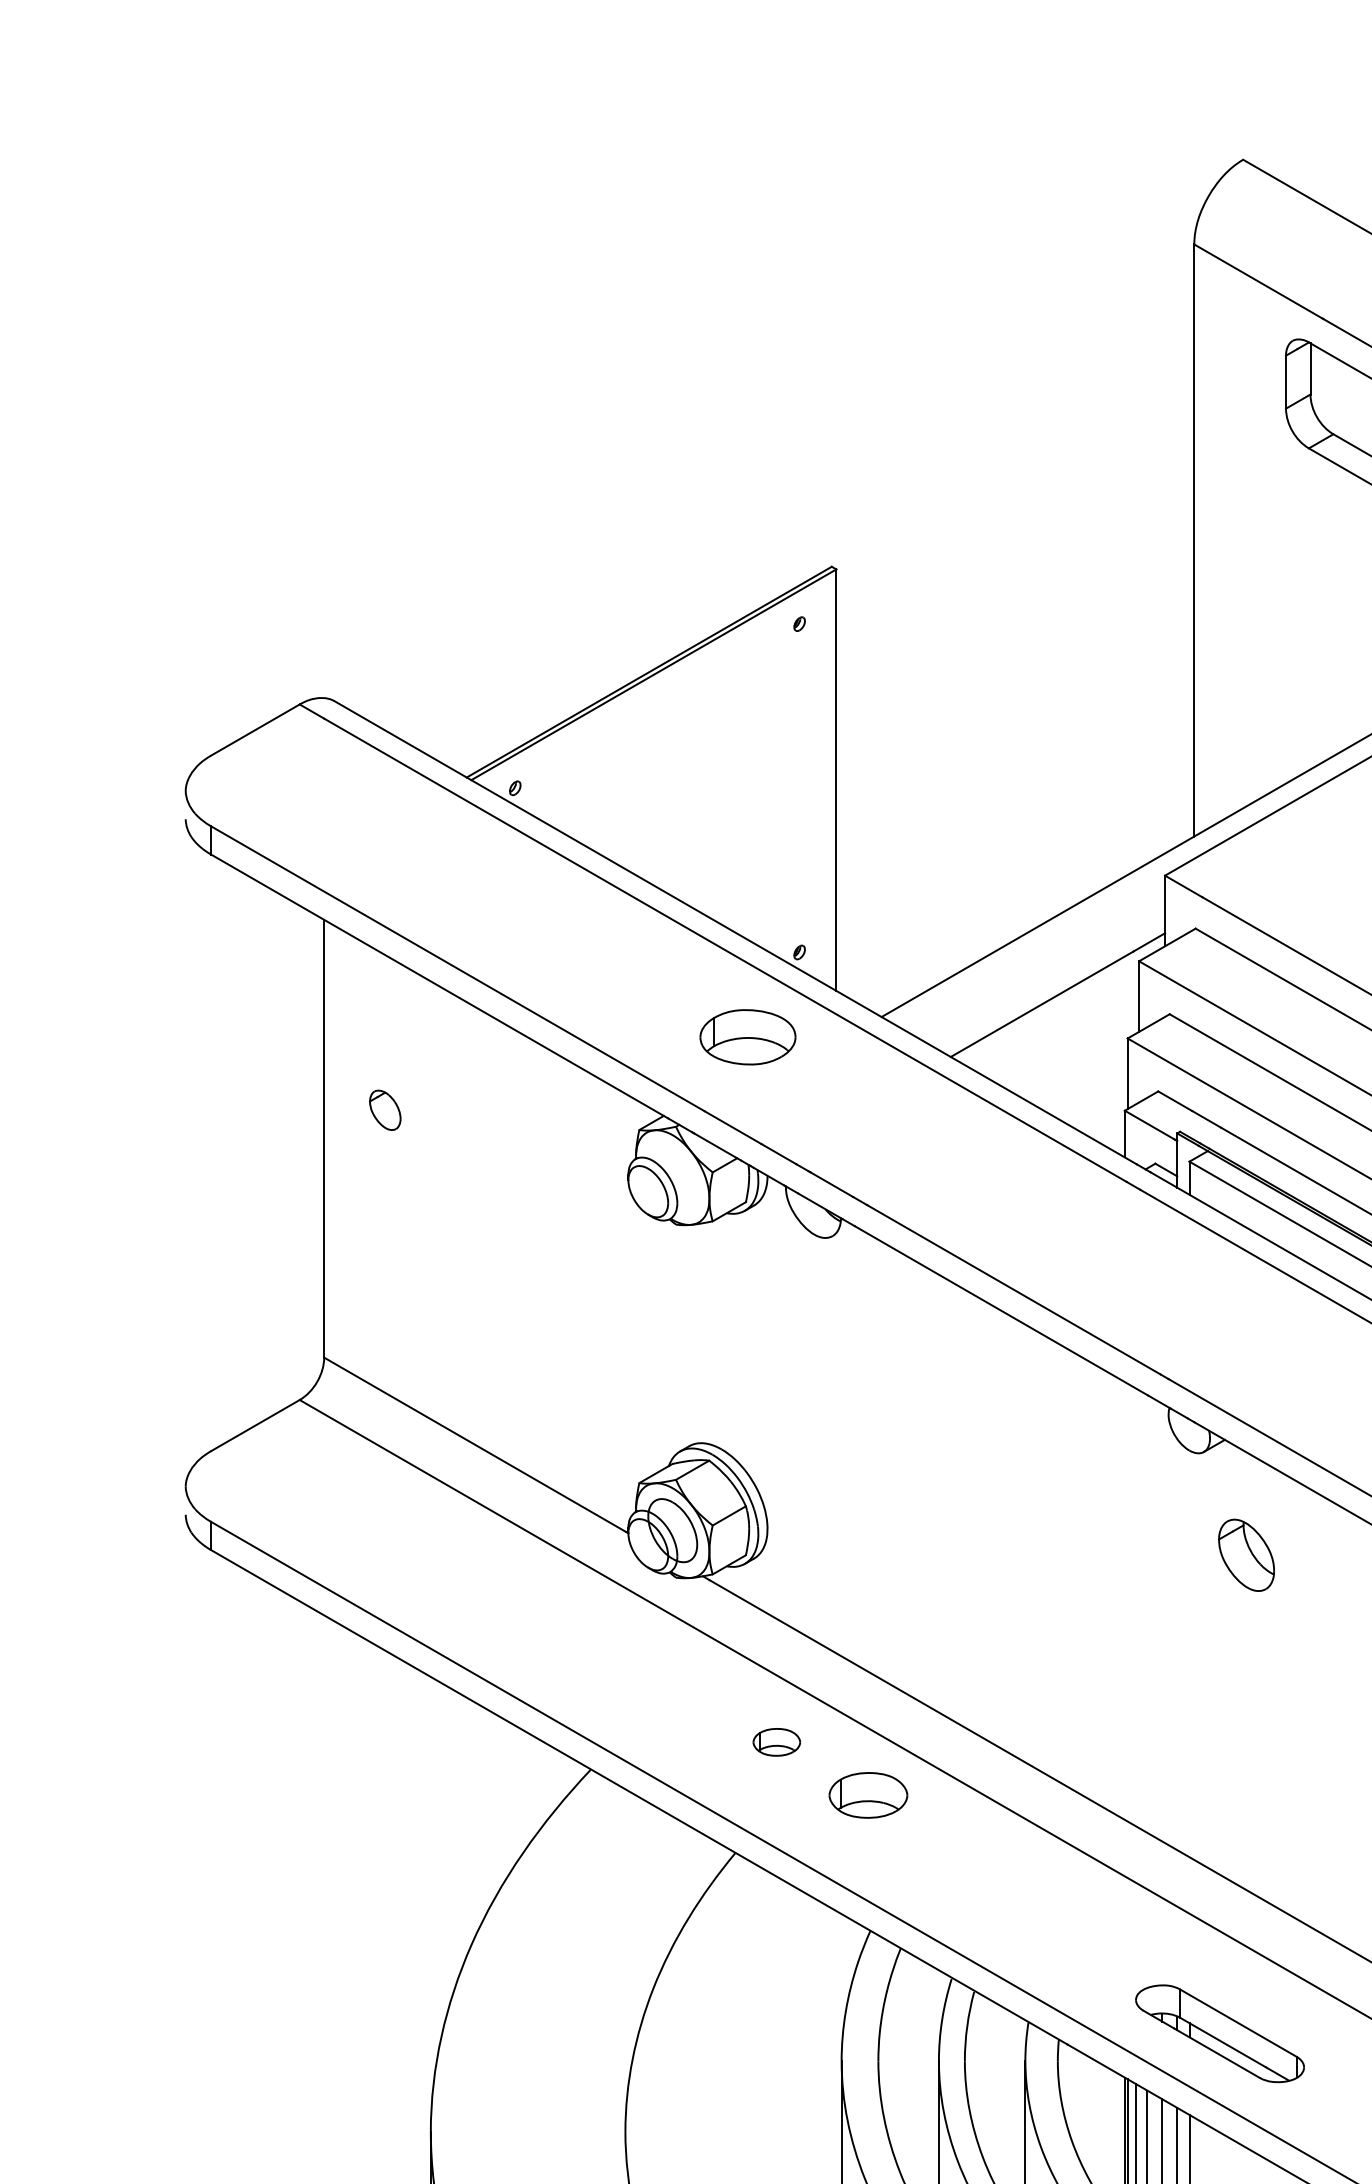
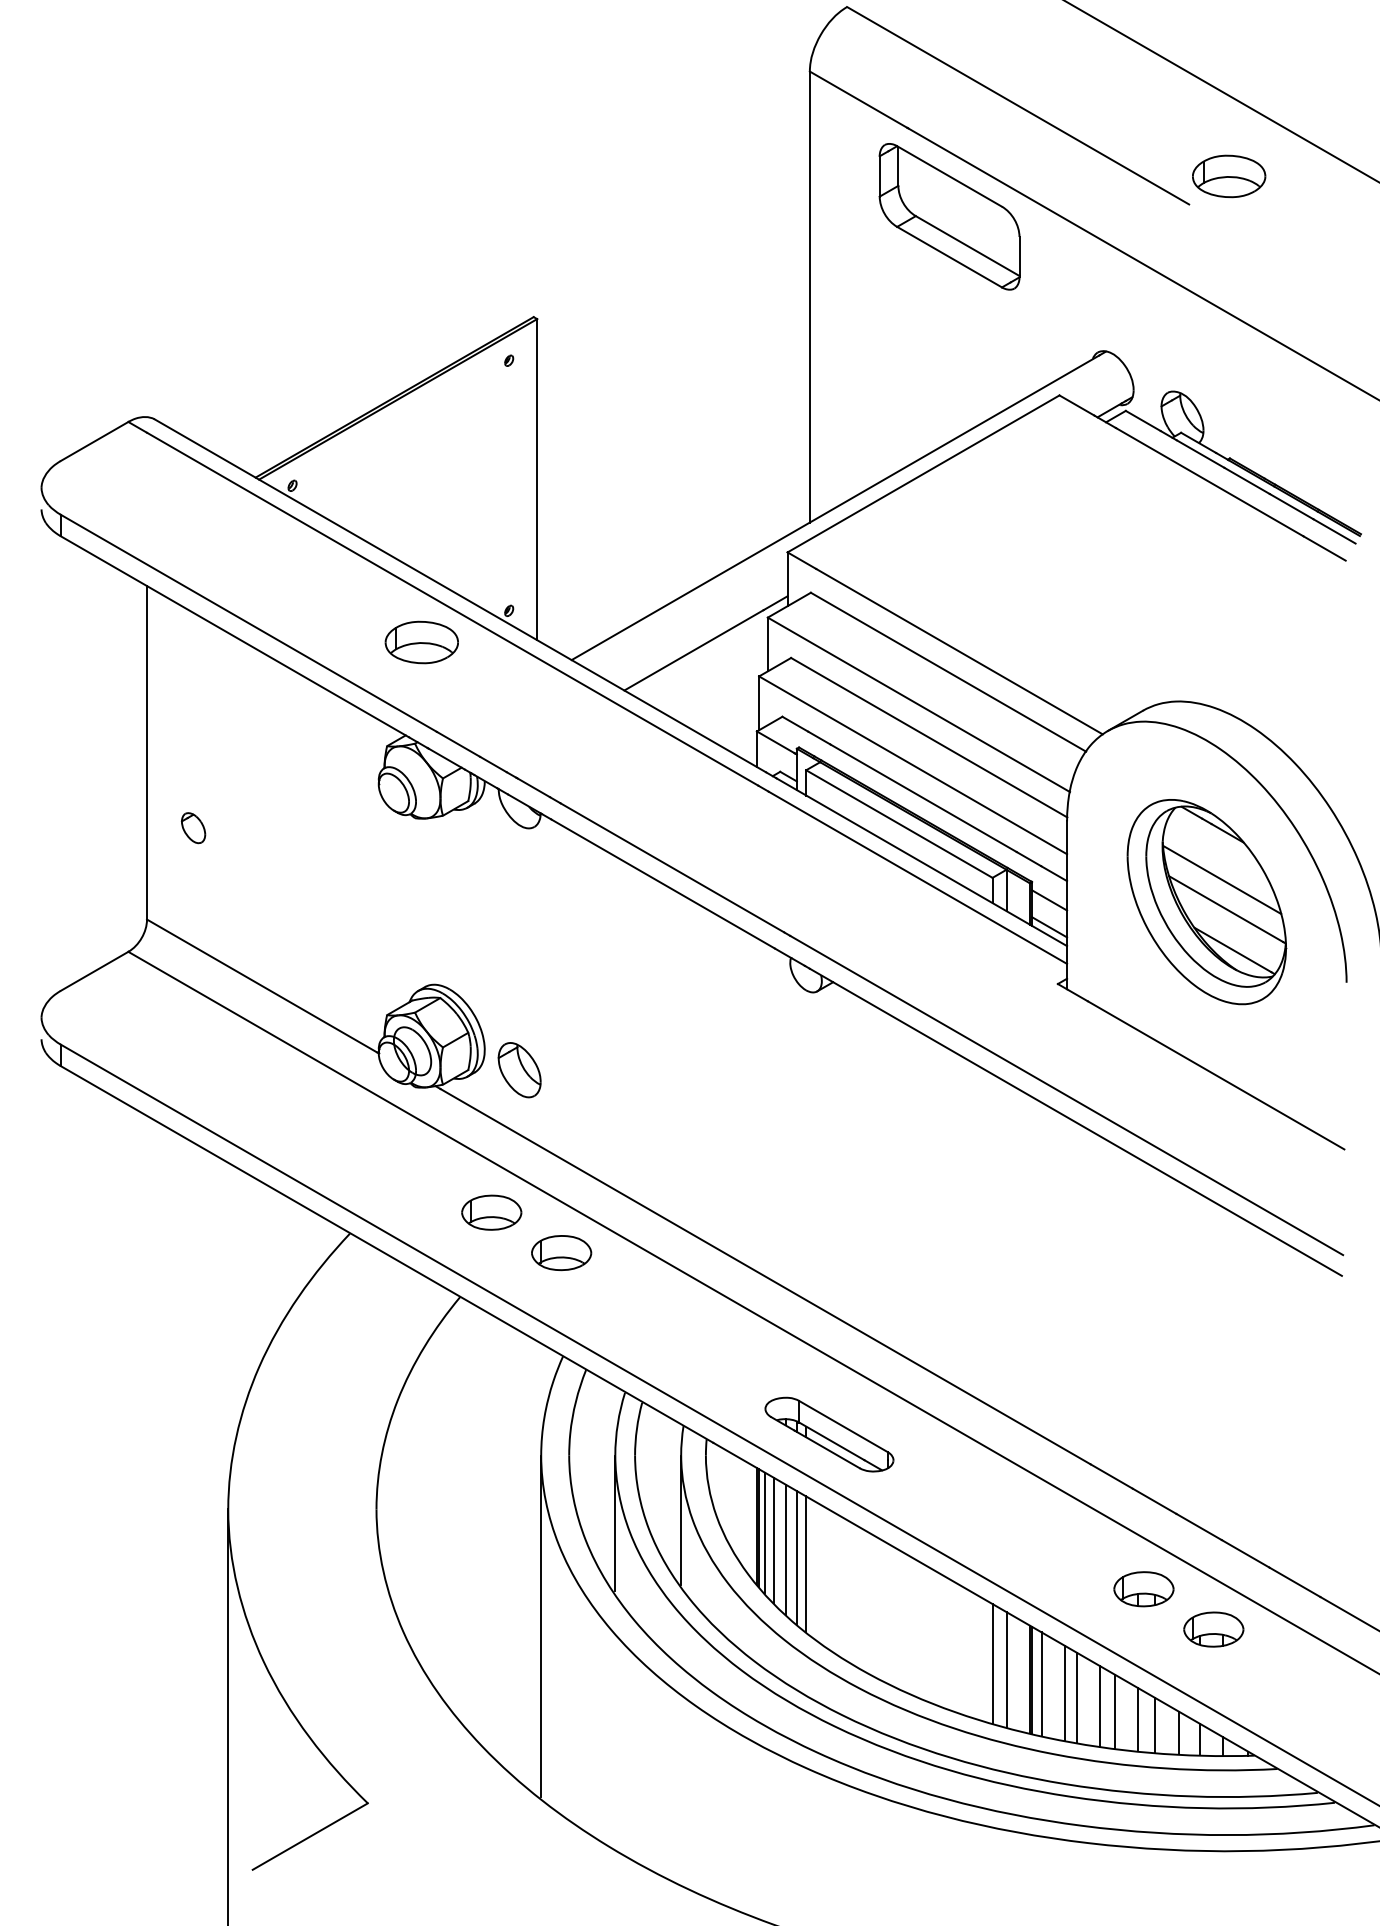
part: (747, 1037) -> (421, 642), moved
part: (385, 1110) -> (193, 828), moved
part: (1246, 1555) -> (519, 1070), moved
part: (776, 1742) -> (491, 1212), size x1.67

